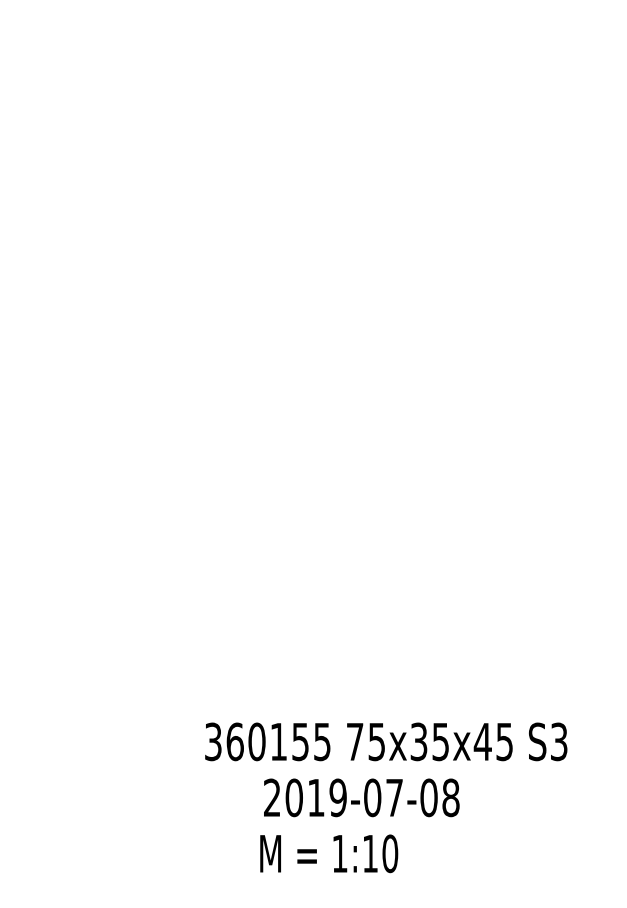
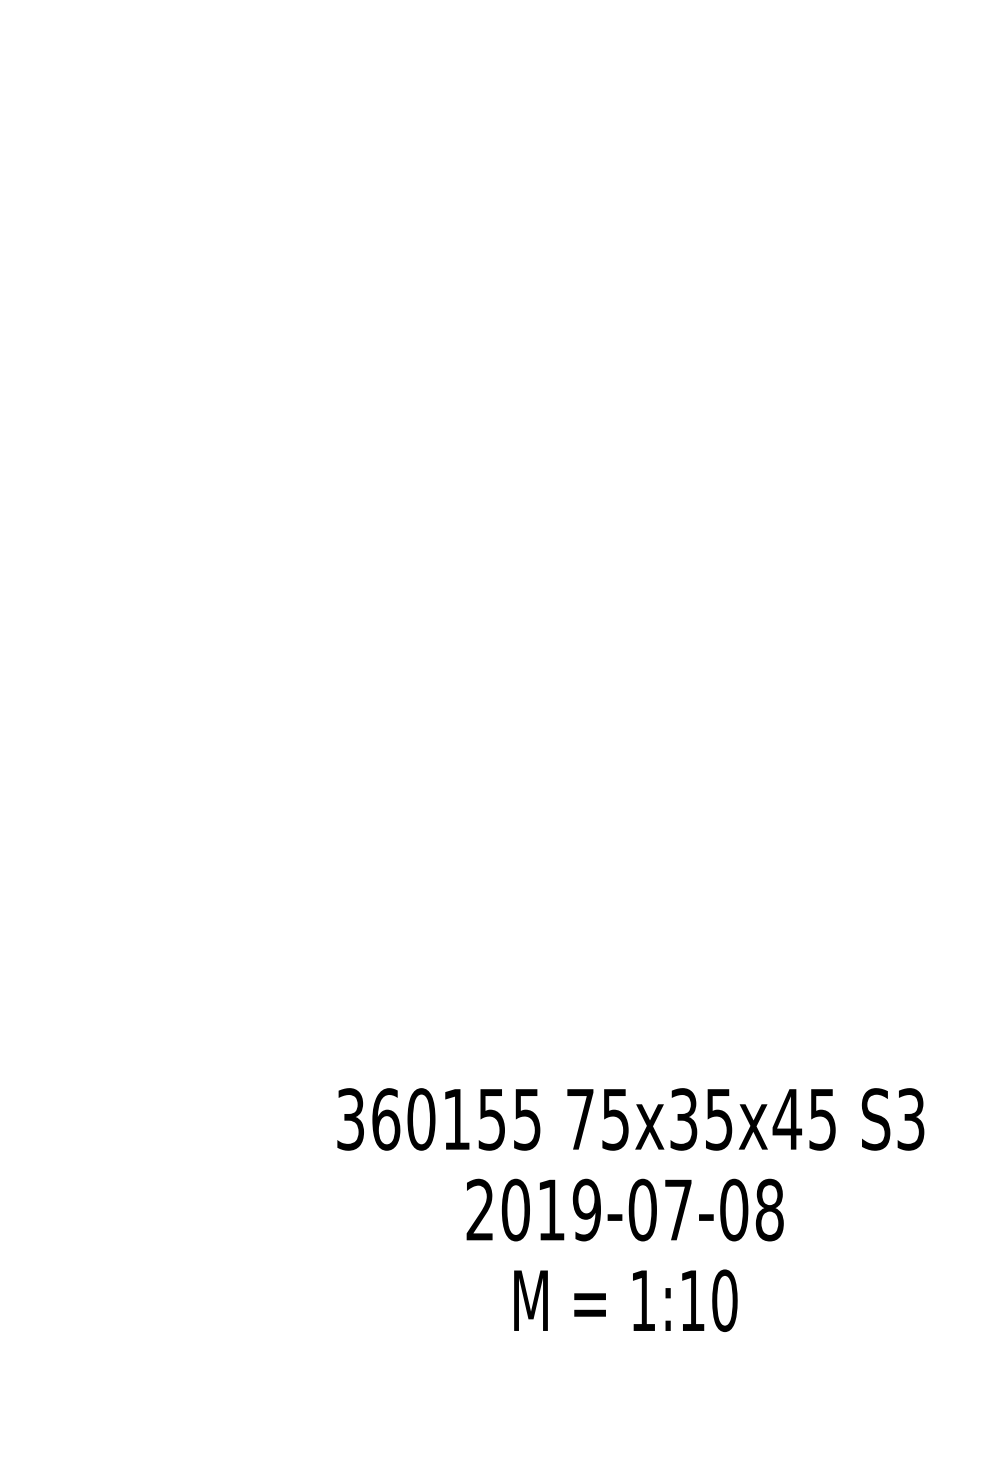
text: (361, 797) -> (624, 1209), moved
text: (329, 853) -> (626, 1300), moved

